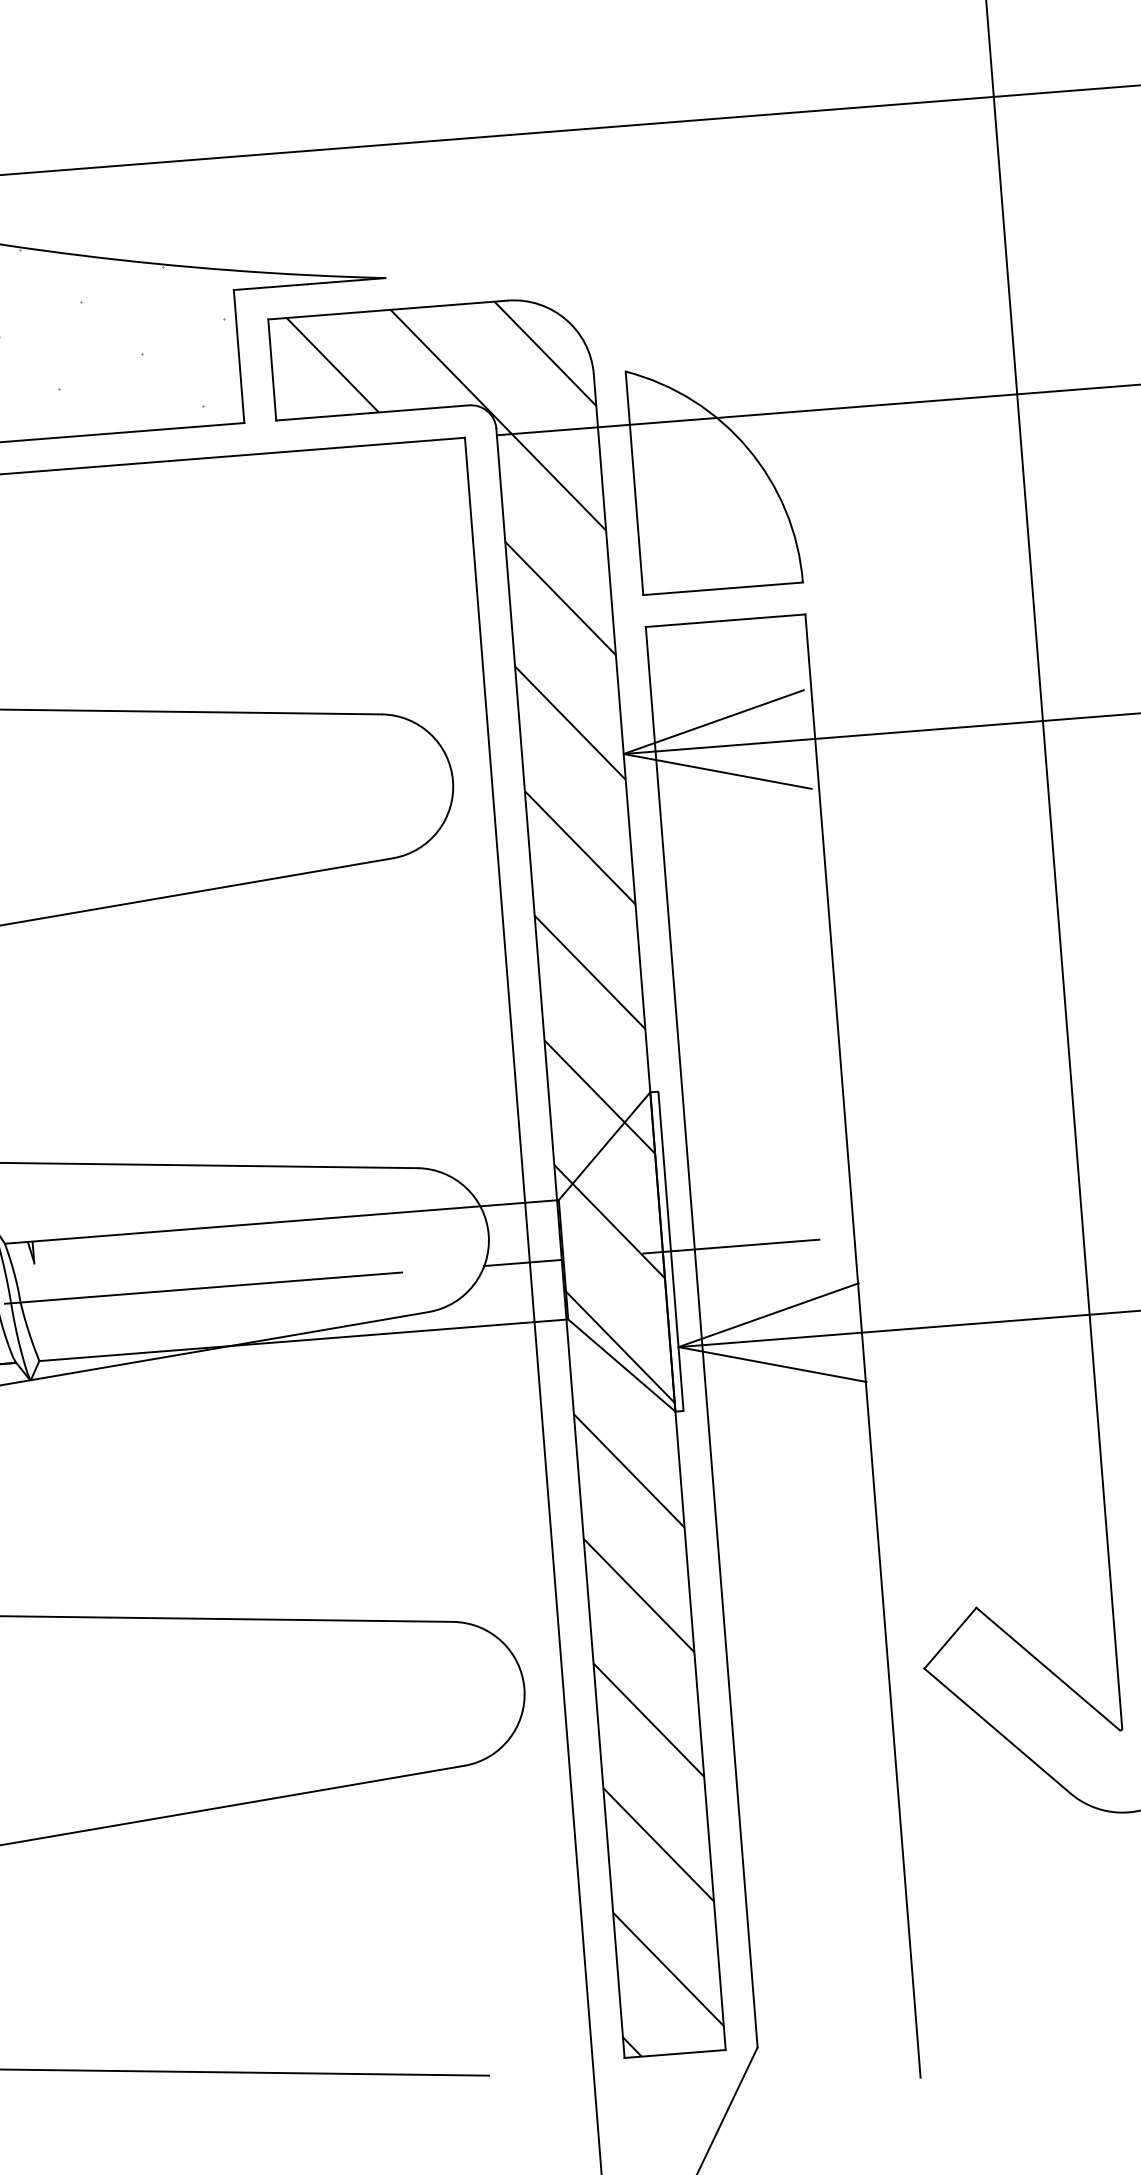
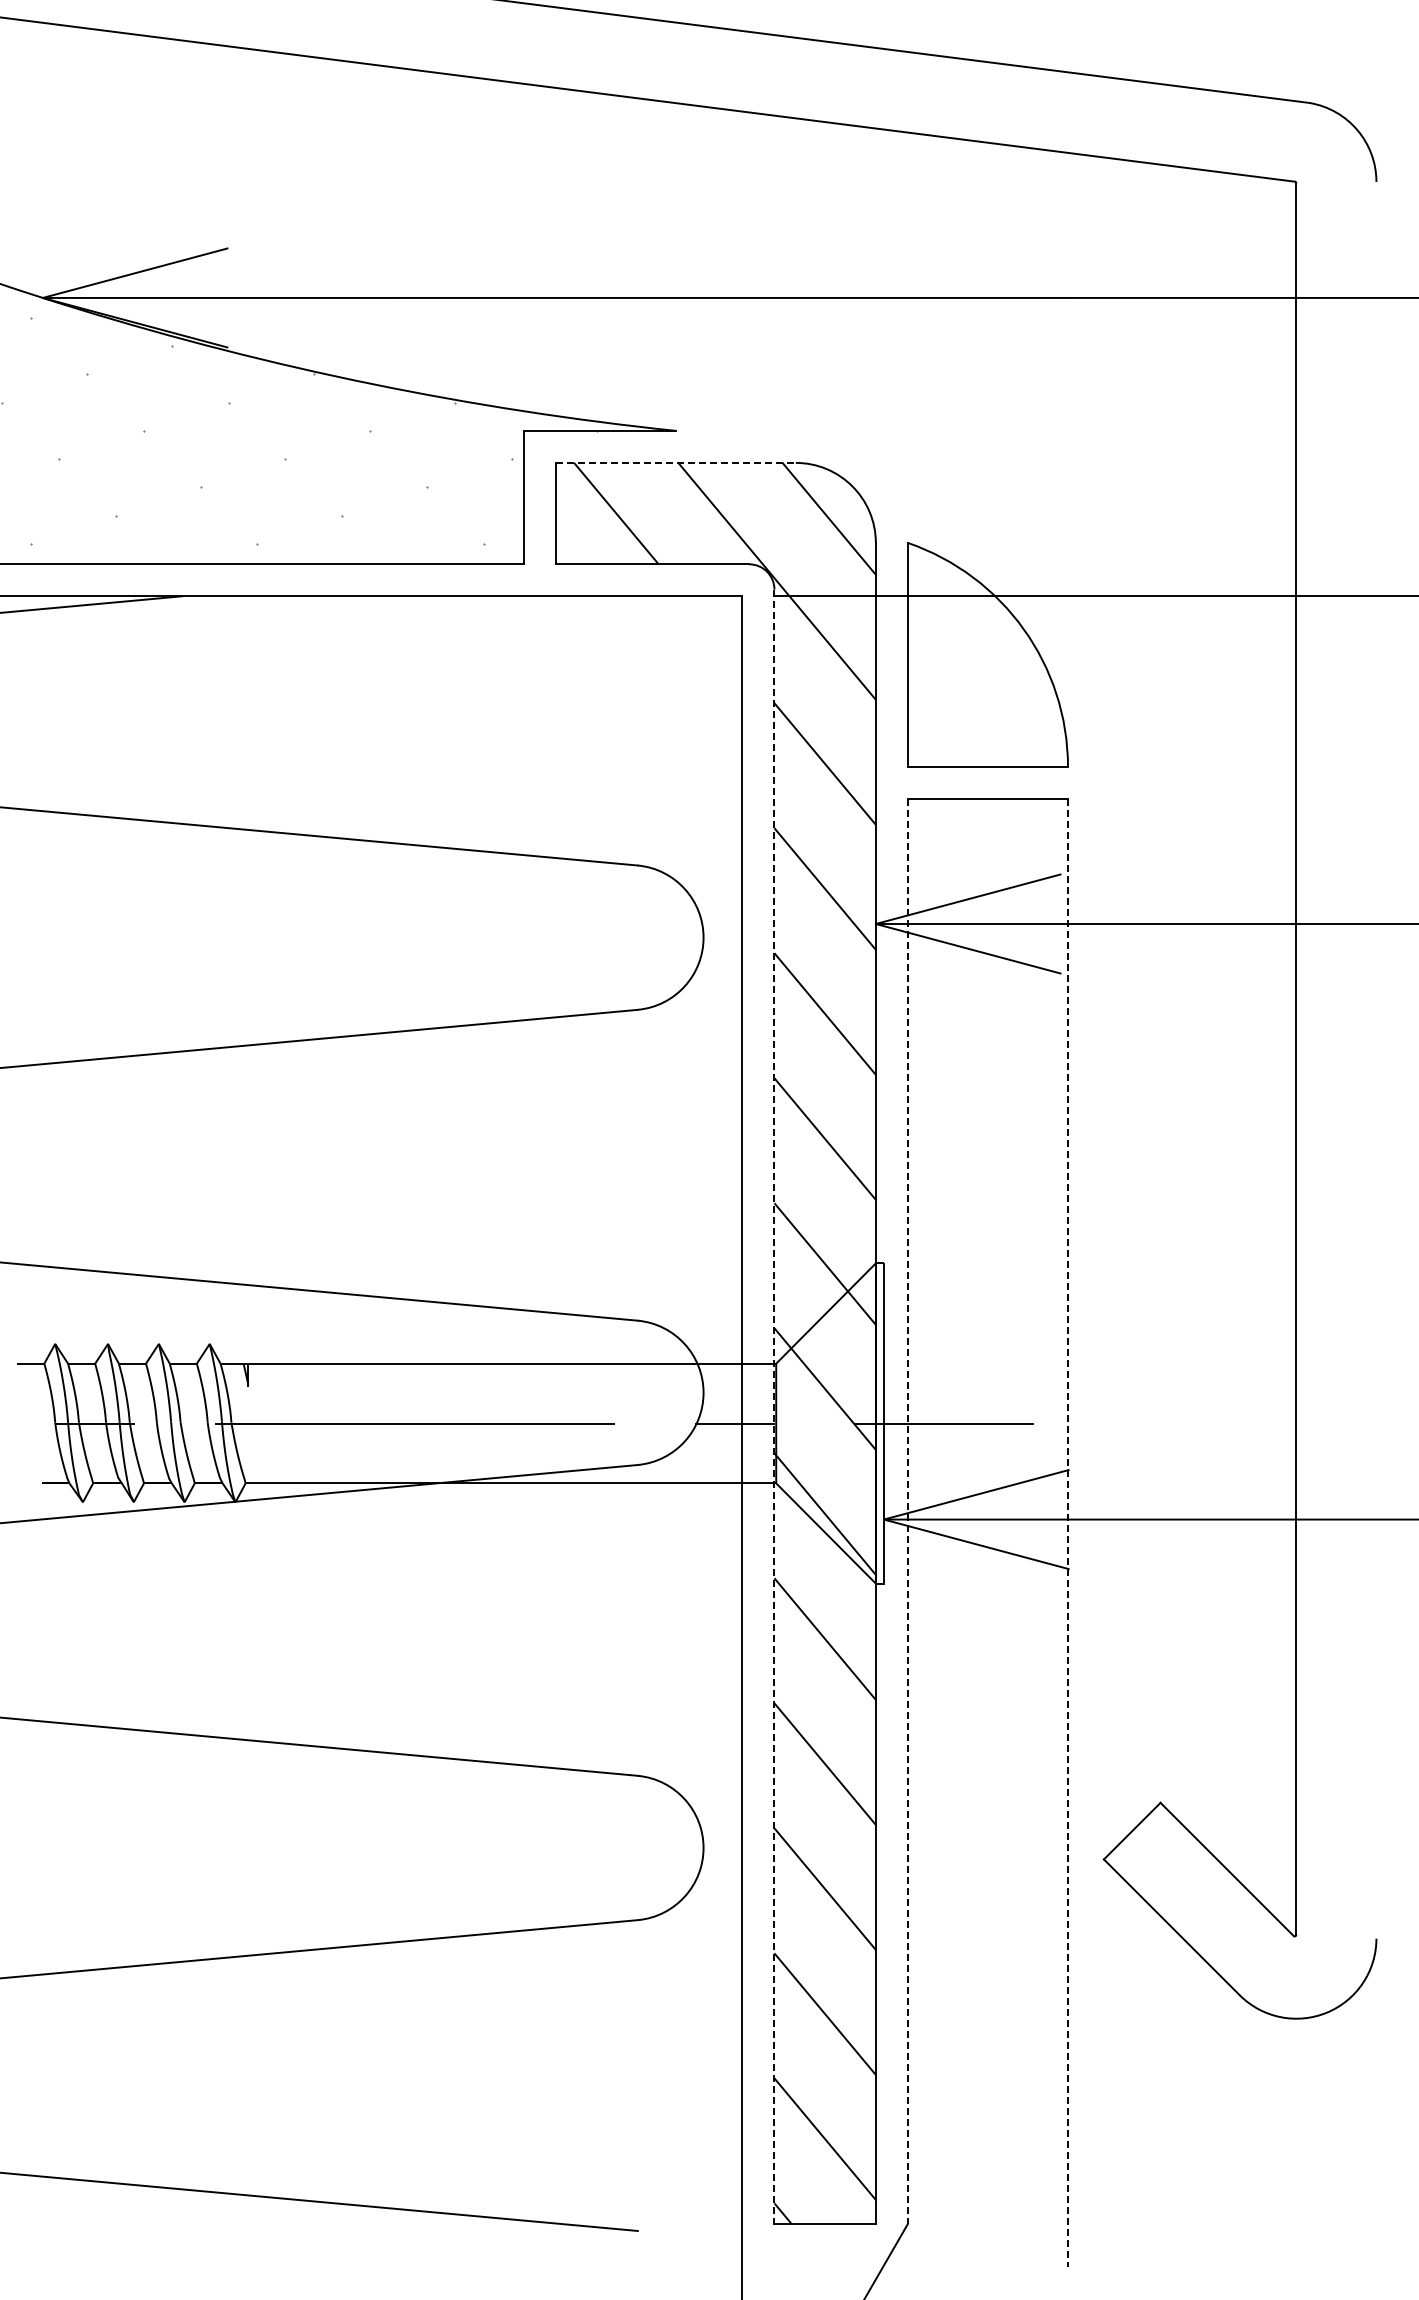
line: (388, 309) -> (676, 462), solid -> dashed
line: (560, 1243) -> (774, 1407), solid -> dashed
line: (701, 1338) -> (907, 1512), solid -> dashed
line: (862, 1346) -> (1067, 1533), solid -> dashed

